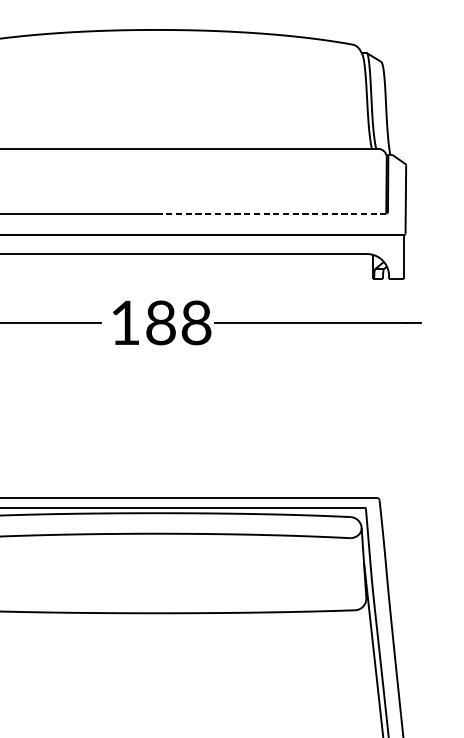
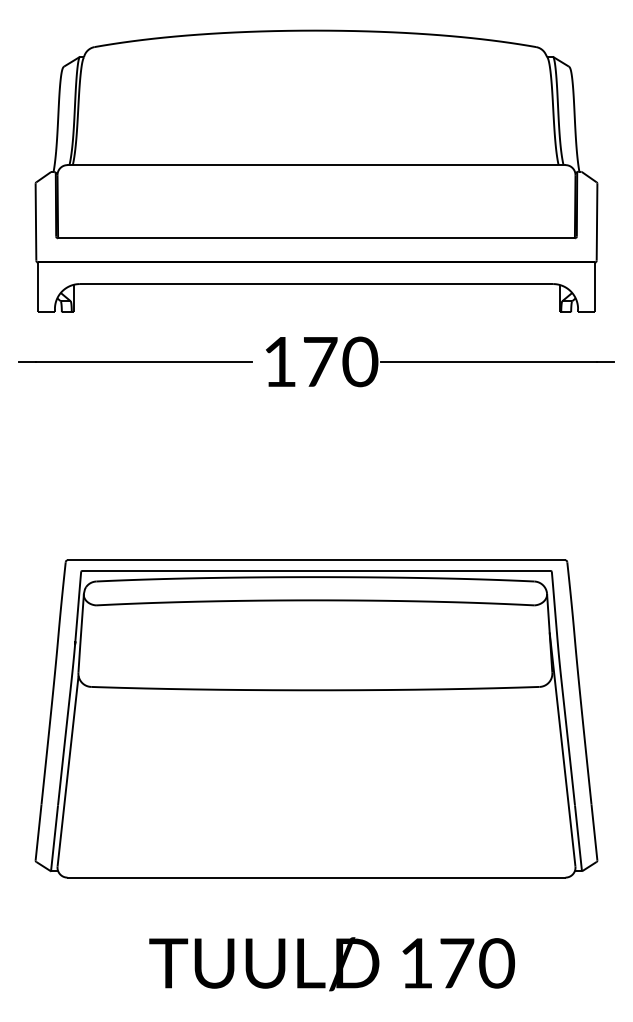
line: (271, 213) -> (445, 238), dashed -> solid
text: (178, 322) -> (340, 361), 188 -> 170

